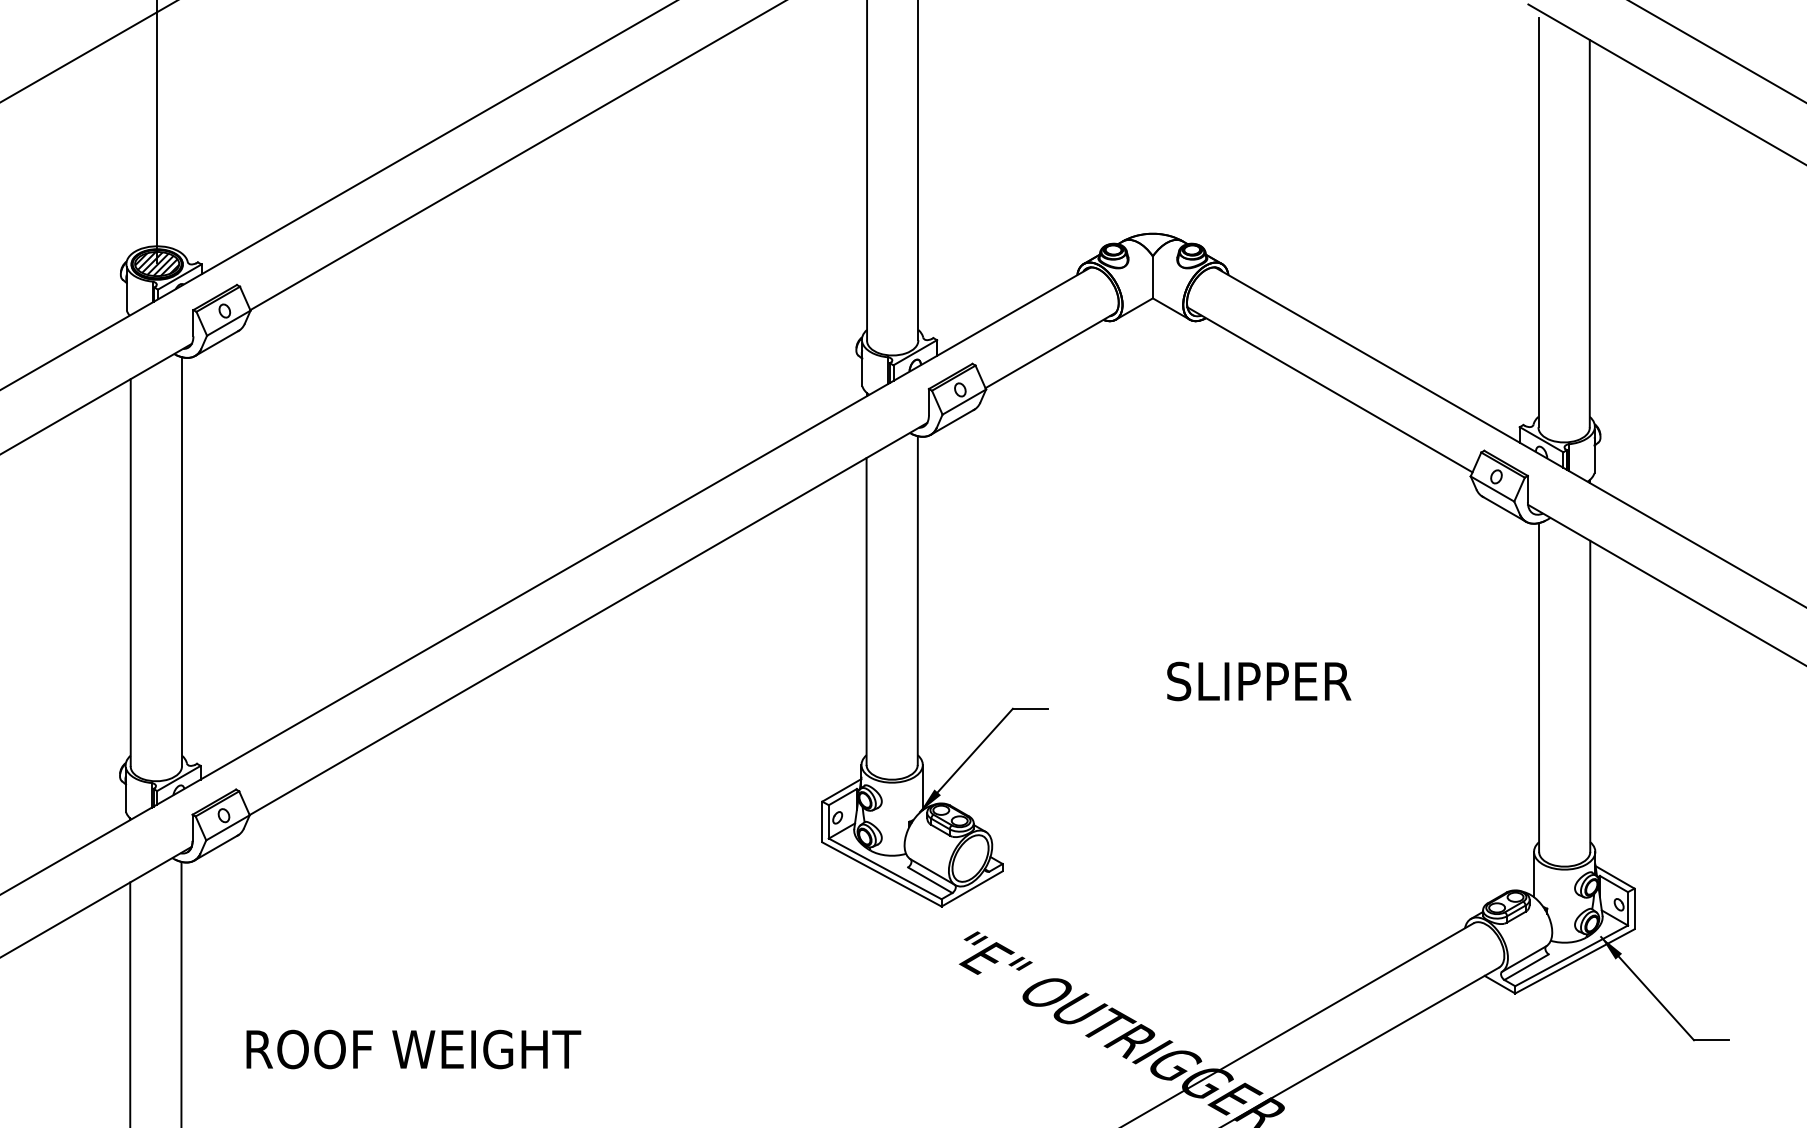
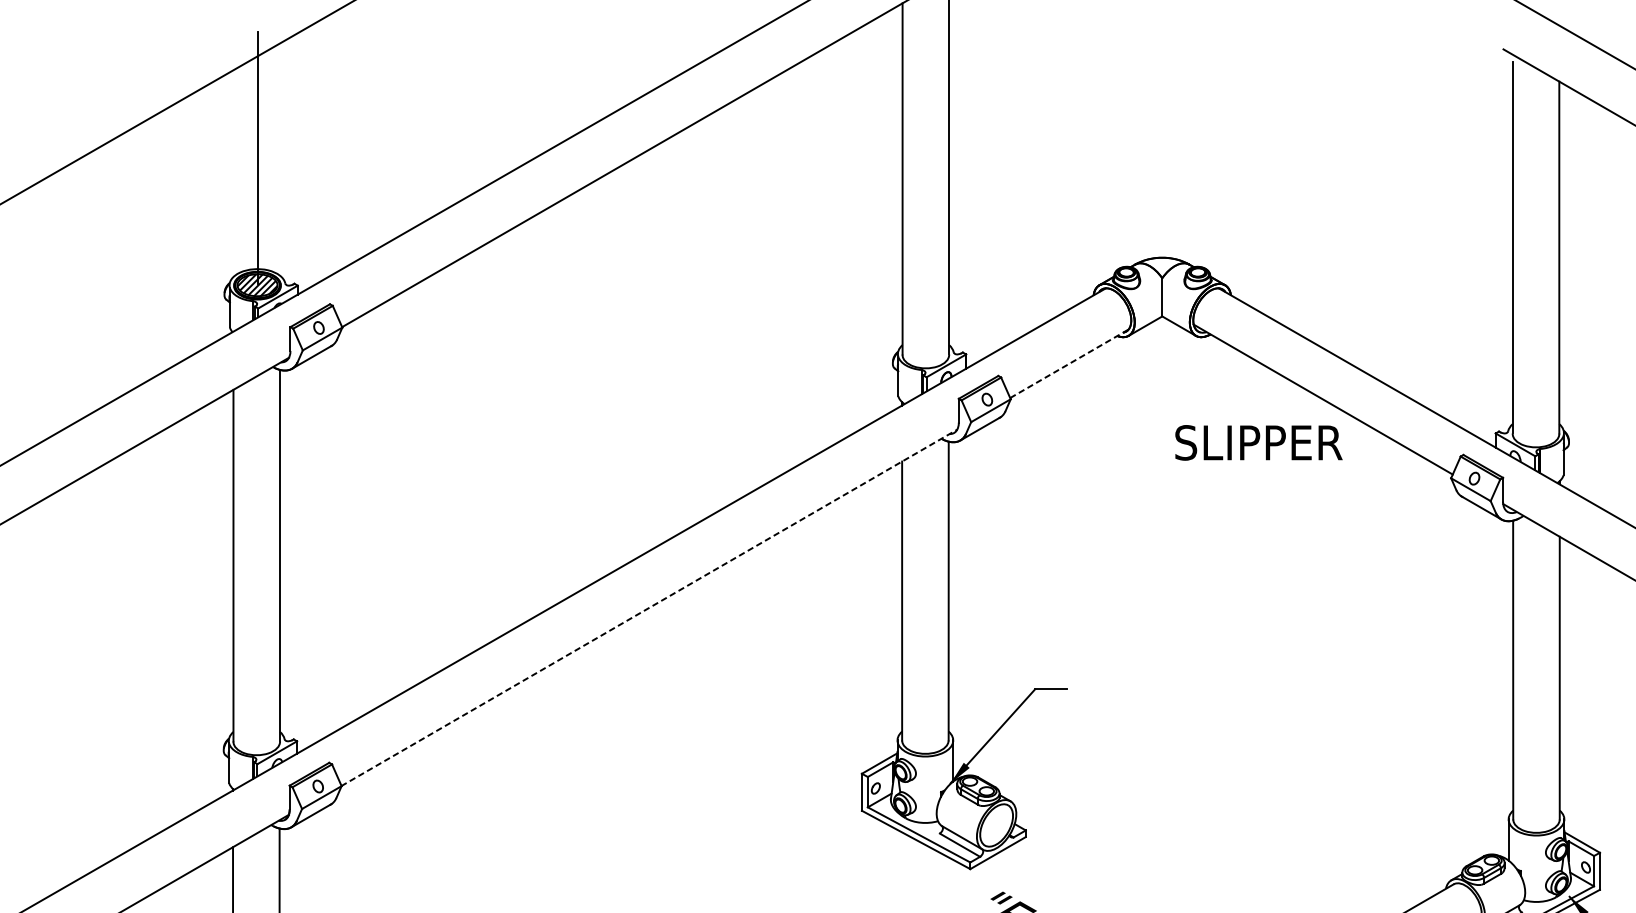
line: (1051, 350) -> (1070, 363), solid -> dashed
line: (588, 619) -> (649, 608), solid -> dashed
text: (1259, 681) -> (1259, 442), moved

